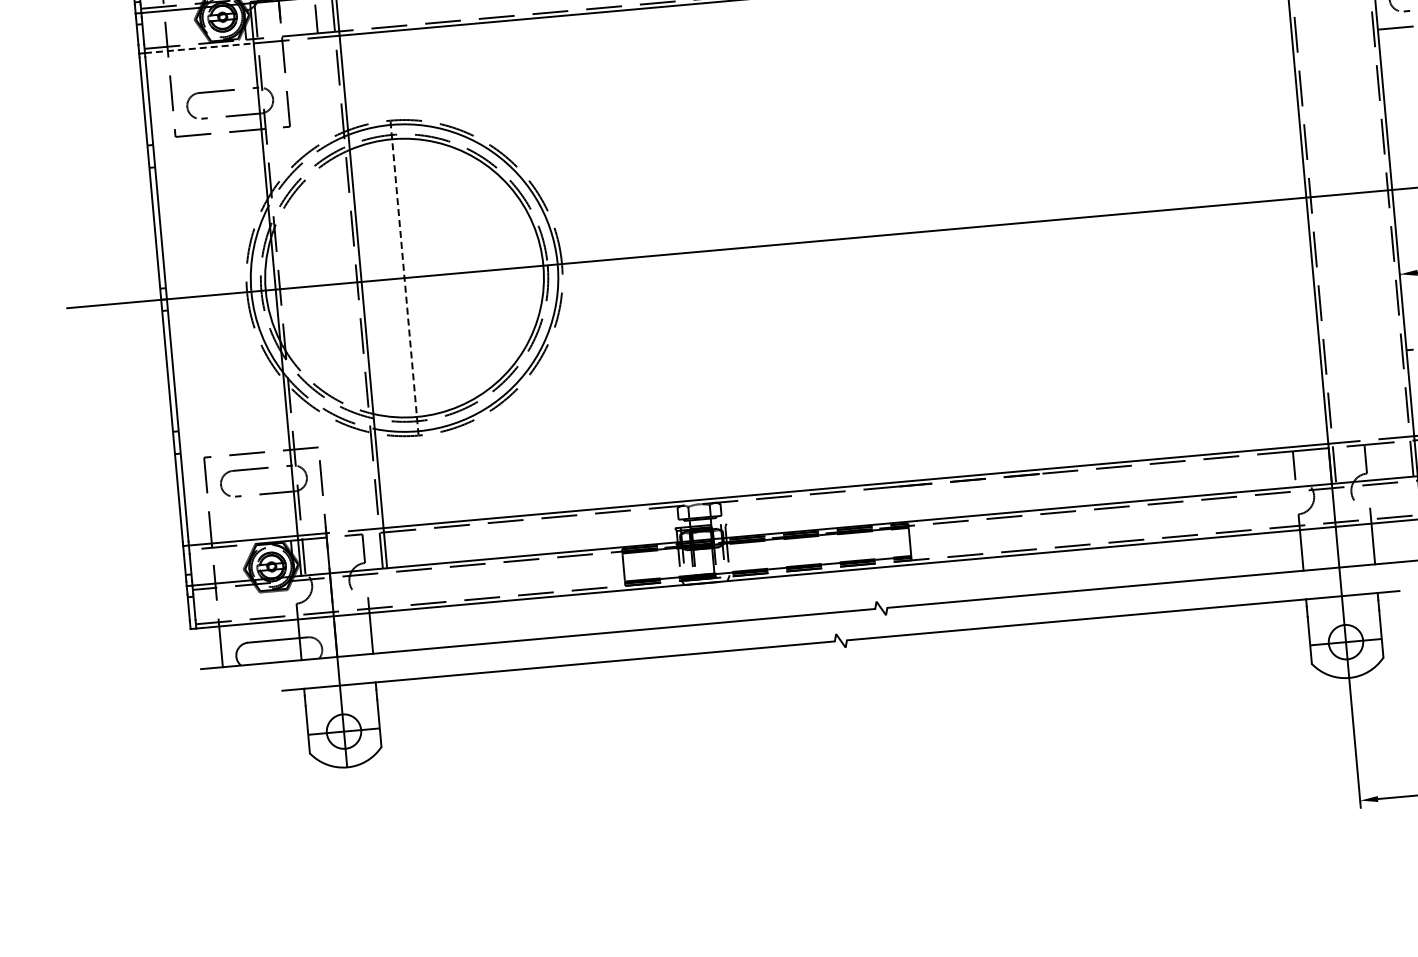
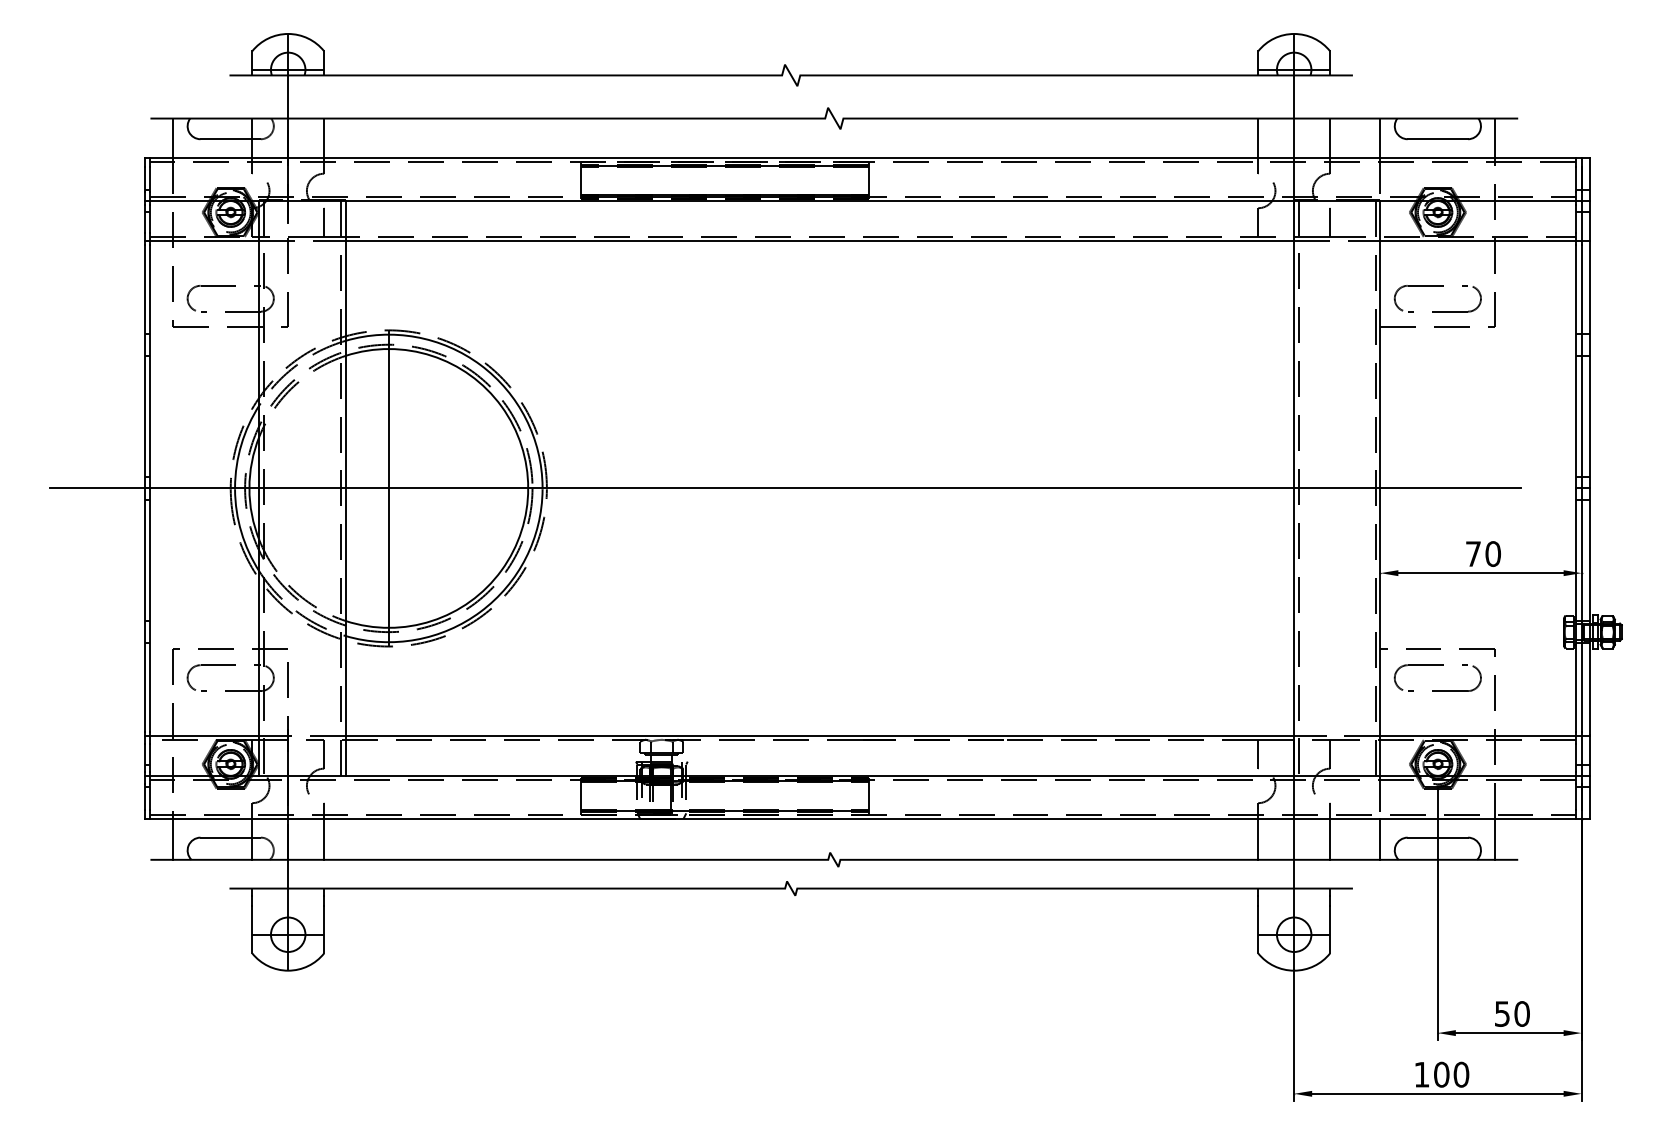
line: (199, 48) -> (204, 241), dashed -> solid
line: (404, 278) -> (388, 488), dashed -> solid

